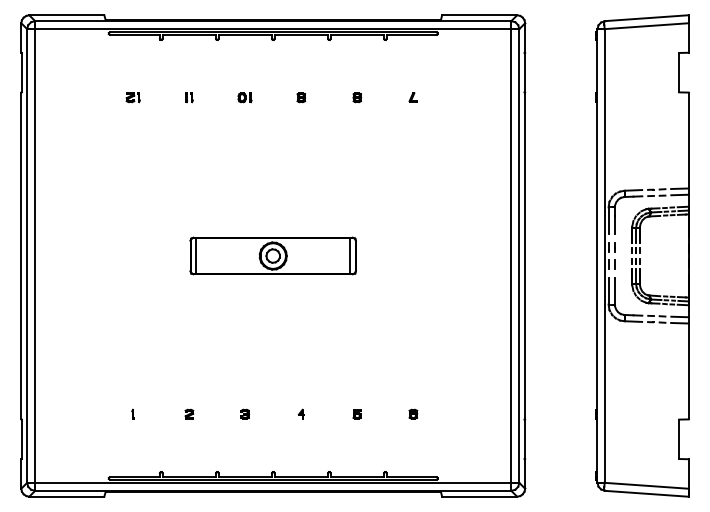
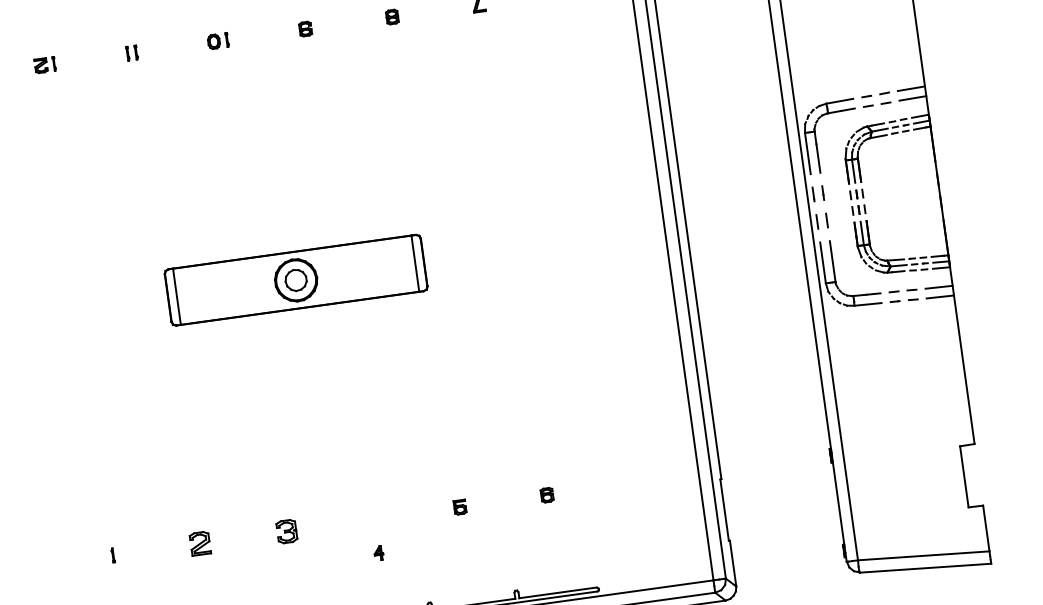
part: (189, 413) -> (200, 542), size x1.6
part: (244, 413) -> (285, 530), size x1.6
part: (300, 413) -> (376, 552), moved

